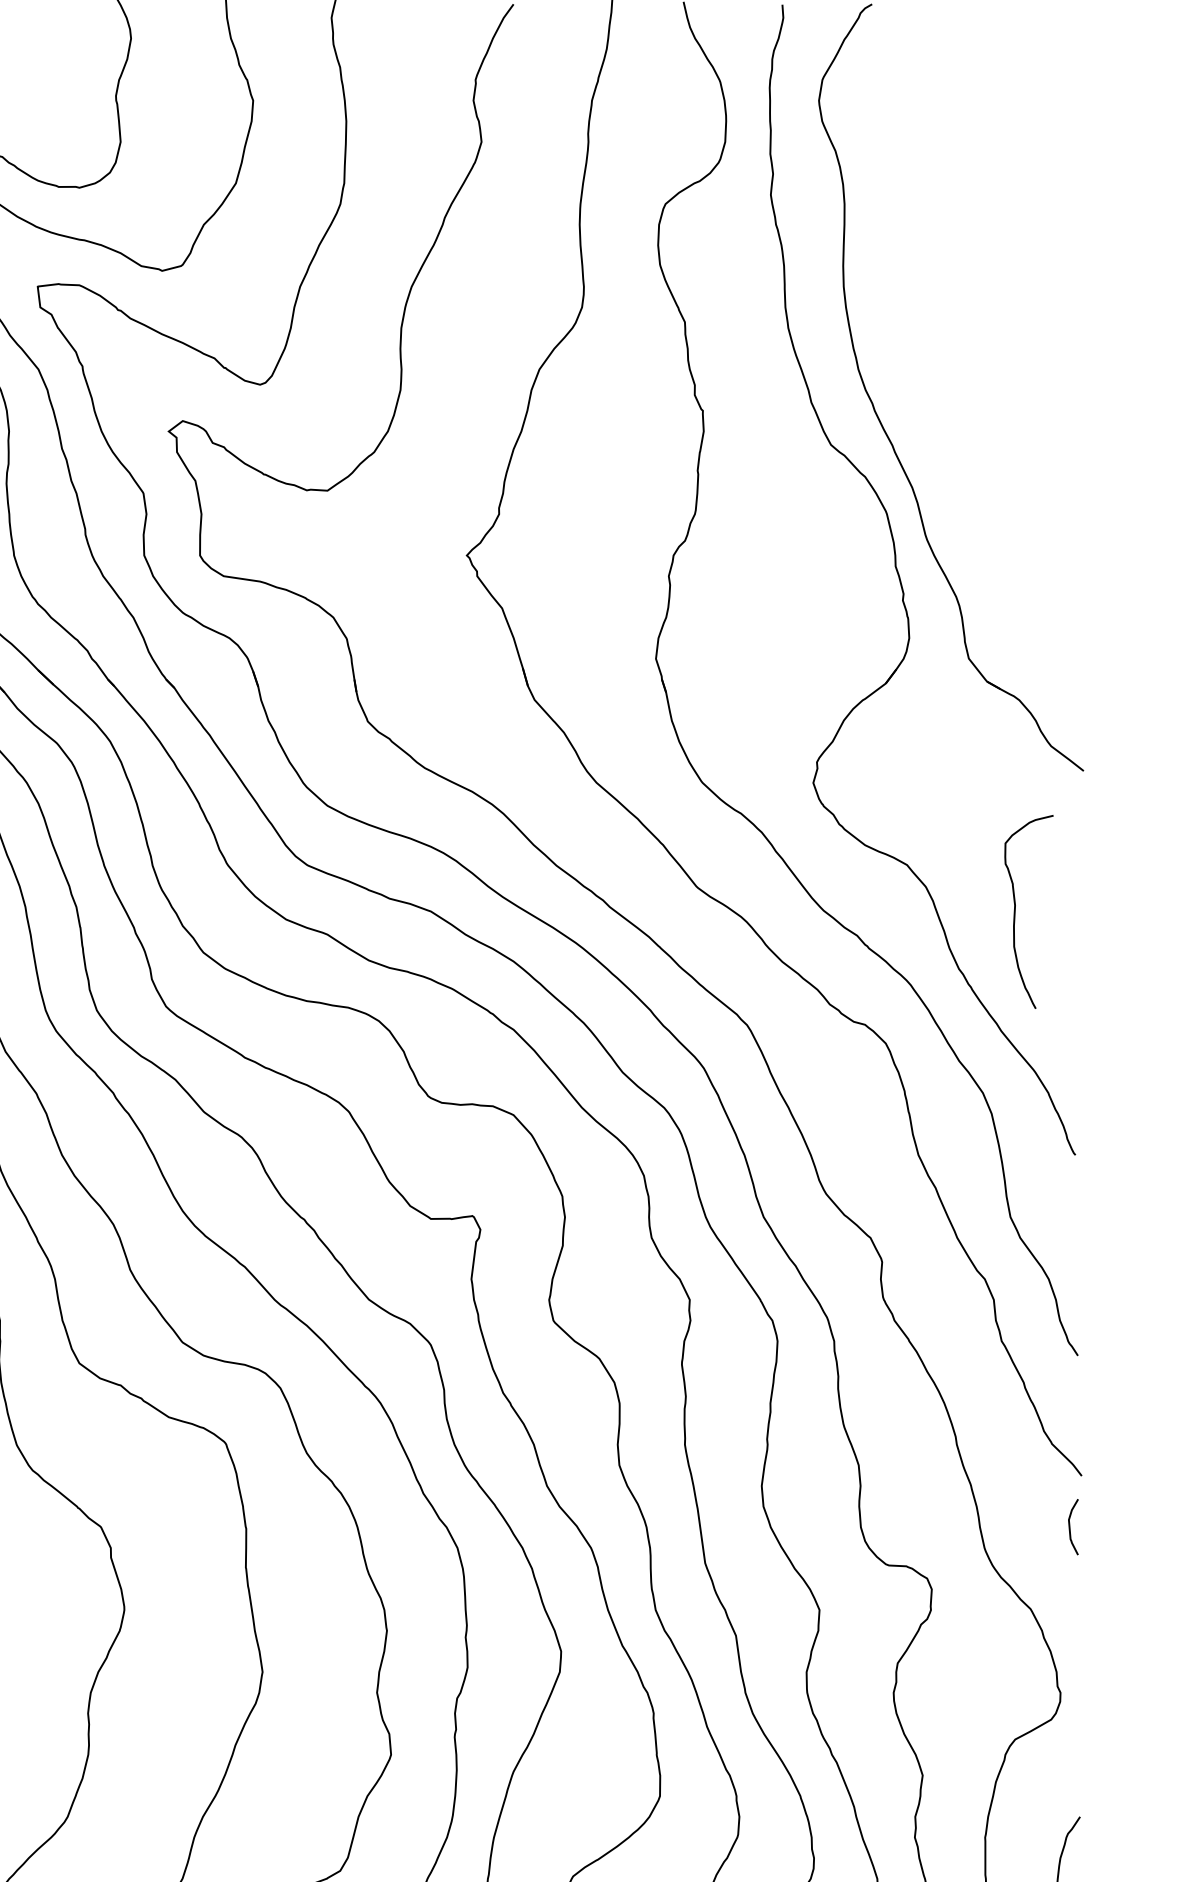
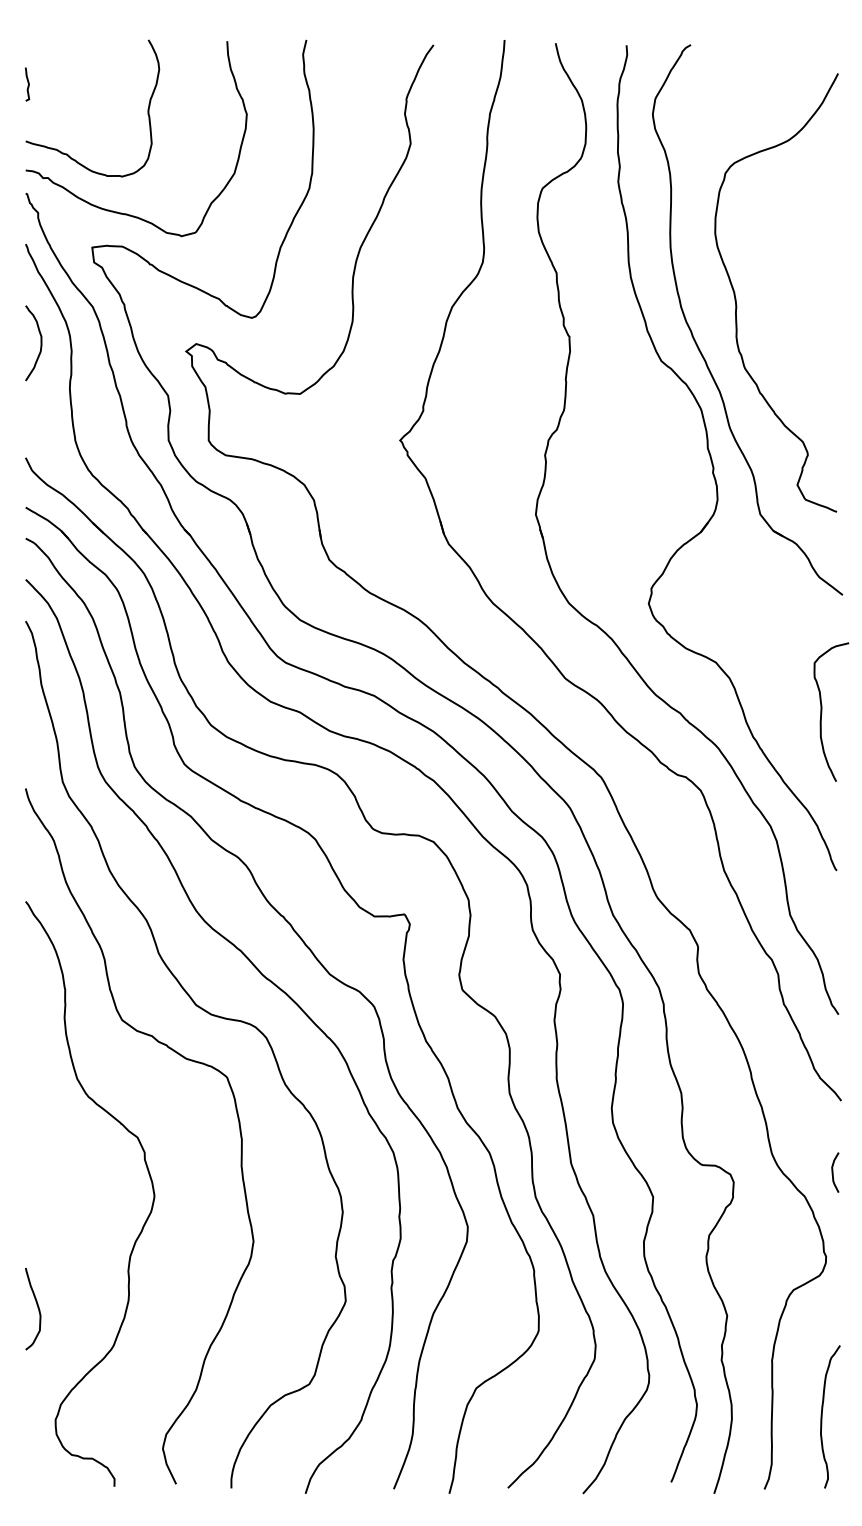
curve: (935, 357) -> (736, 298), added
curve: (1016, 910) -> (822, 711), moved
curve: (1070, 1526) -> (833, 1172), moved

